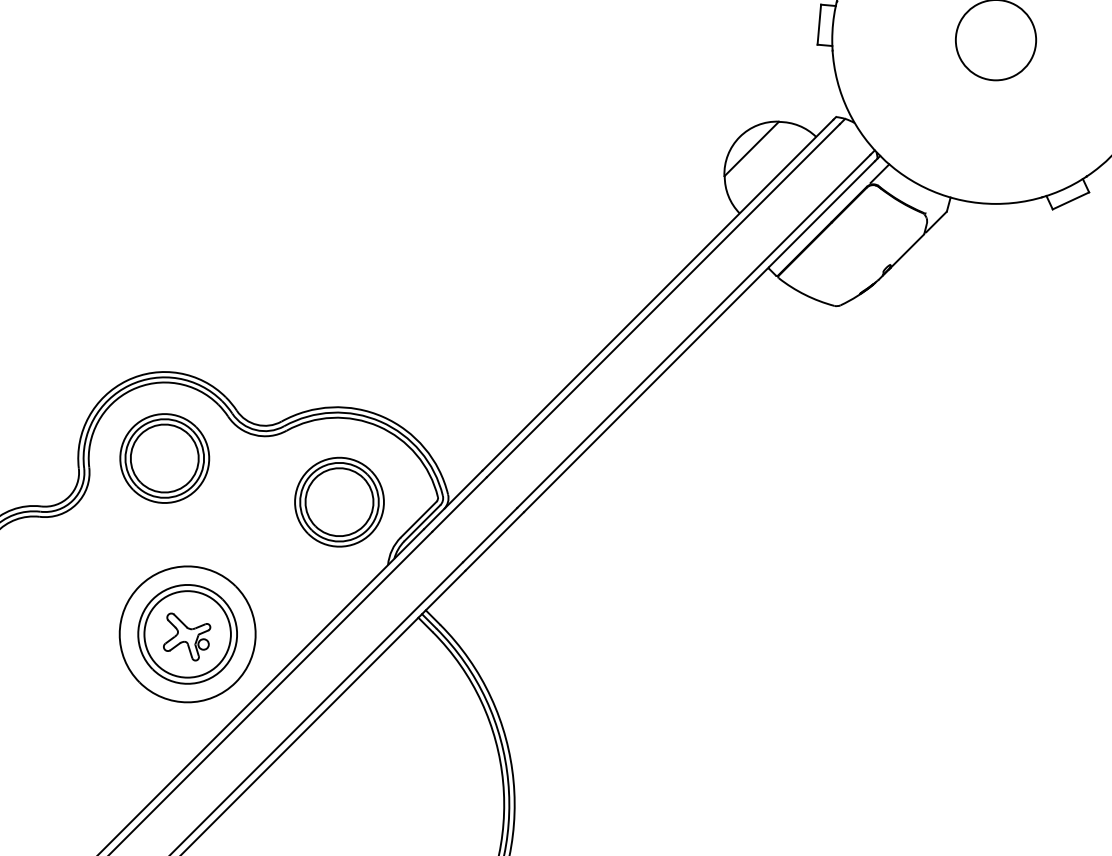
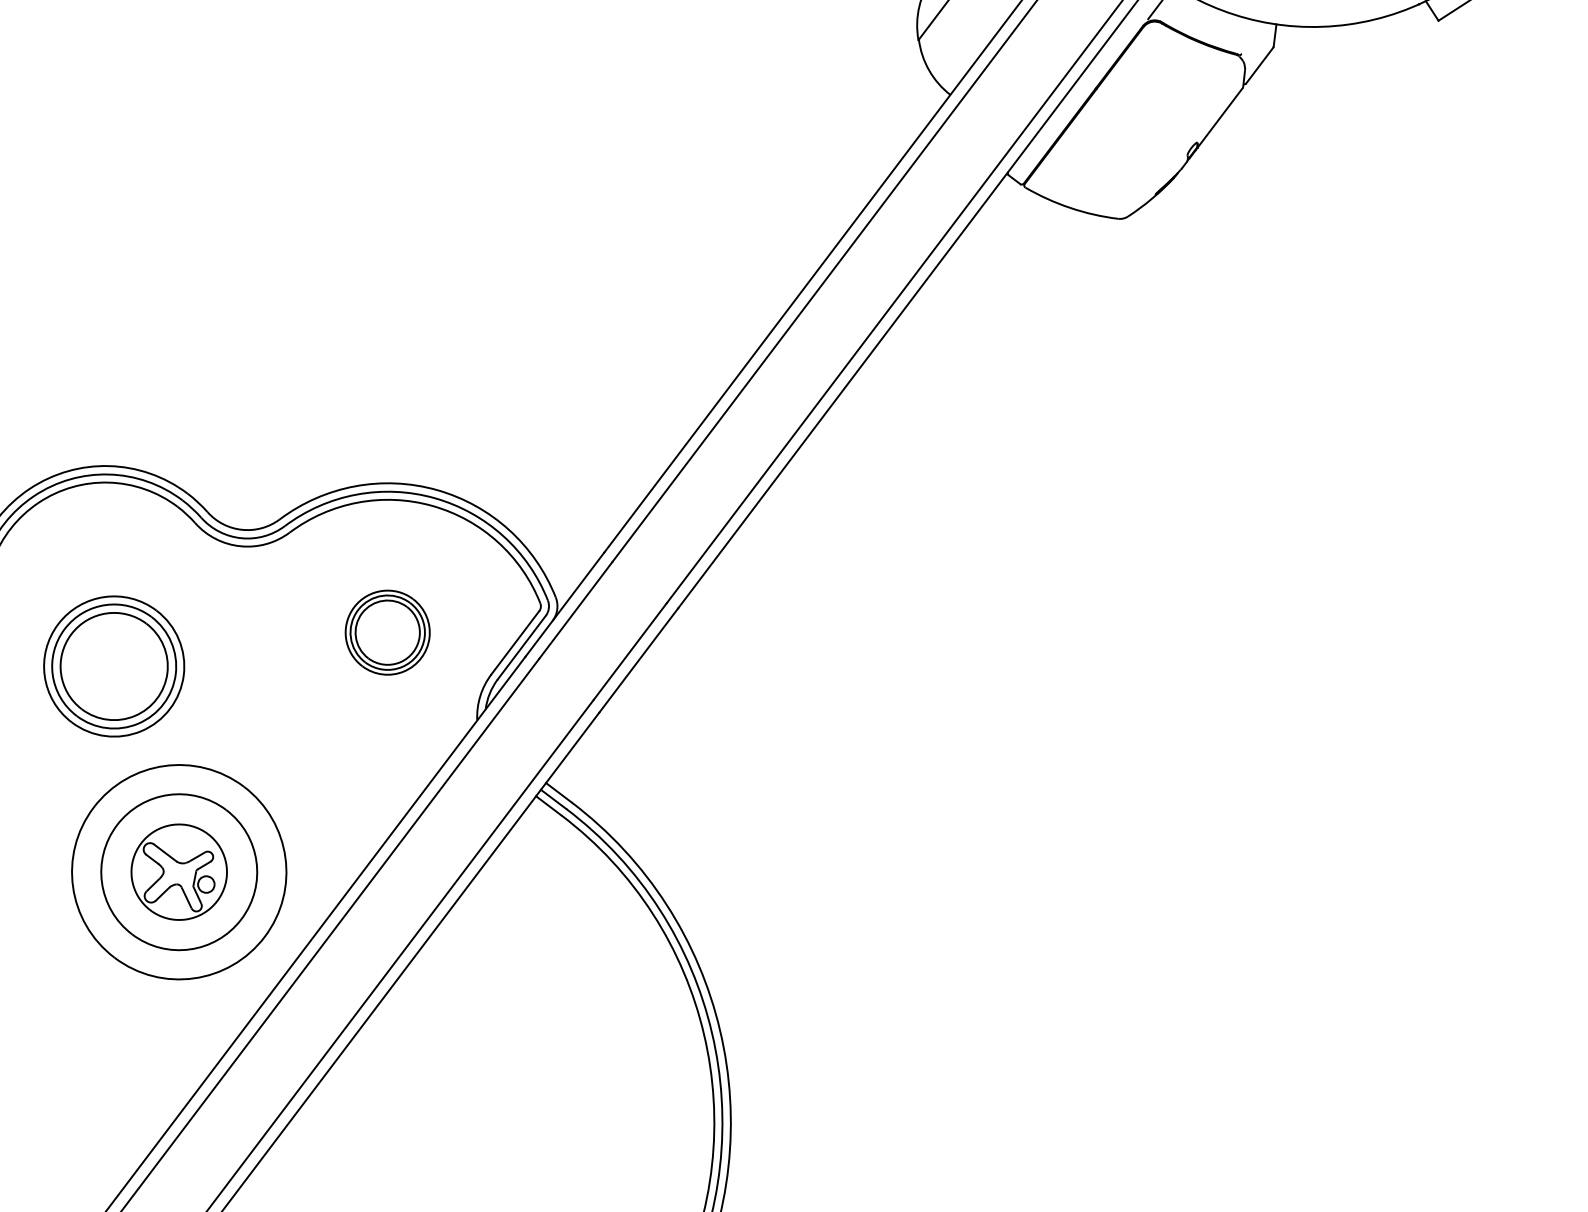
part: (164, 458) -> (113, 666), moved
part: (339, 501) -> (387, 631), size x0.6
circle: (187, 634) -> (178, 872), size x0.7

